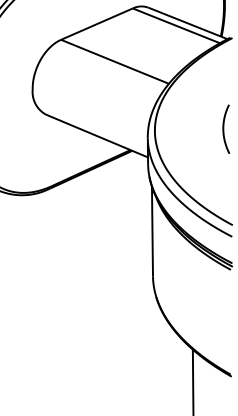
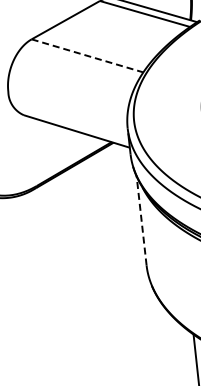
line: (115, 62) -> (88, 56), solid -> dashed
line: (152, 230) -> (141, 220), solid -> dashed

